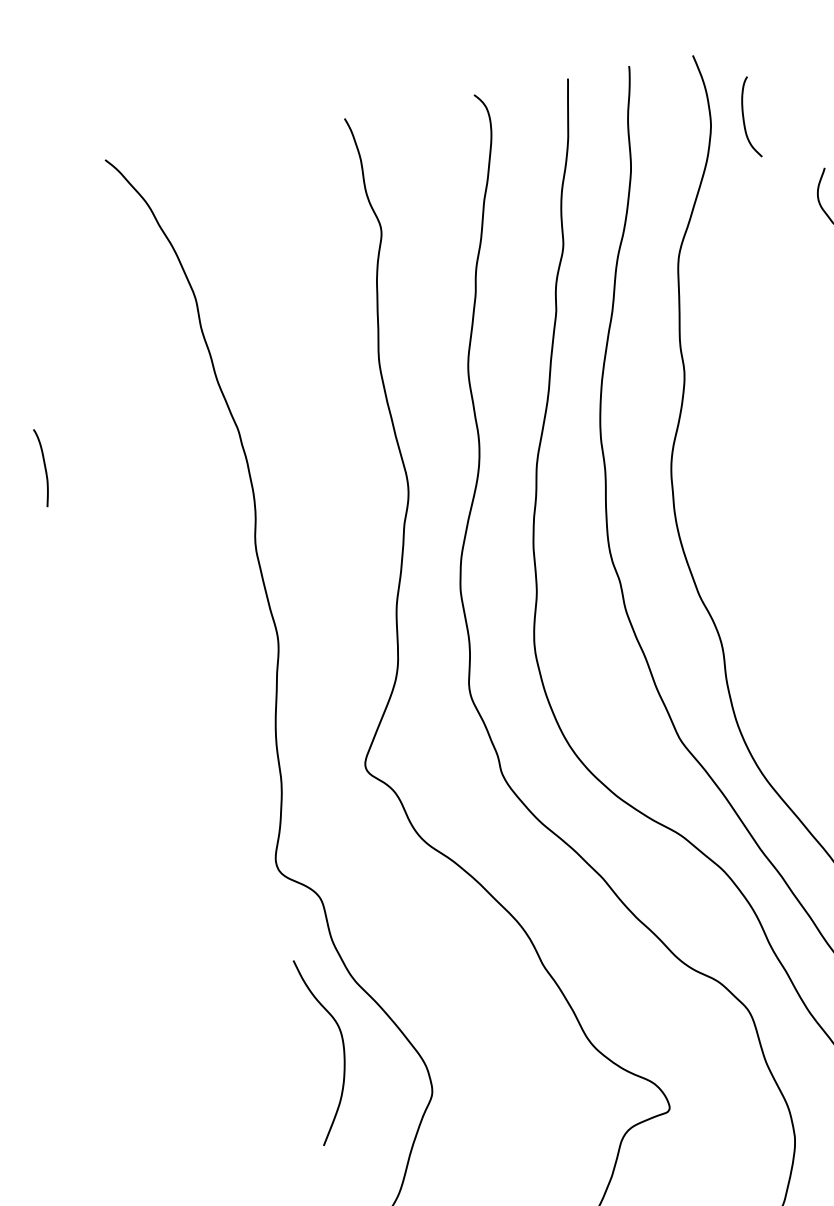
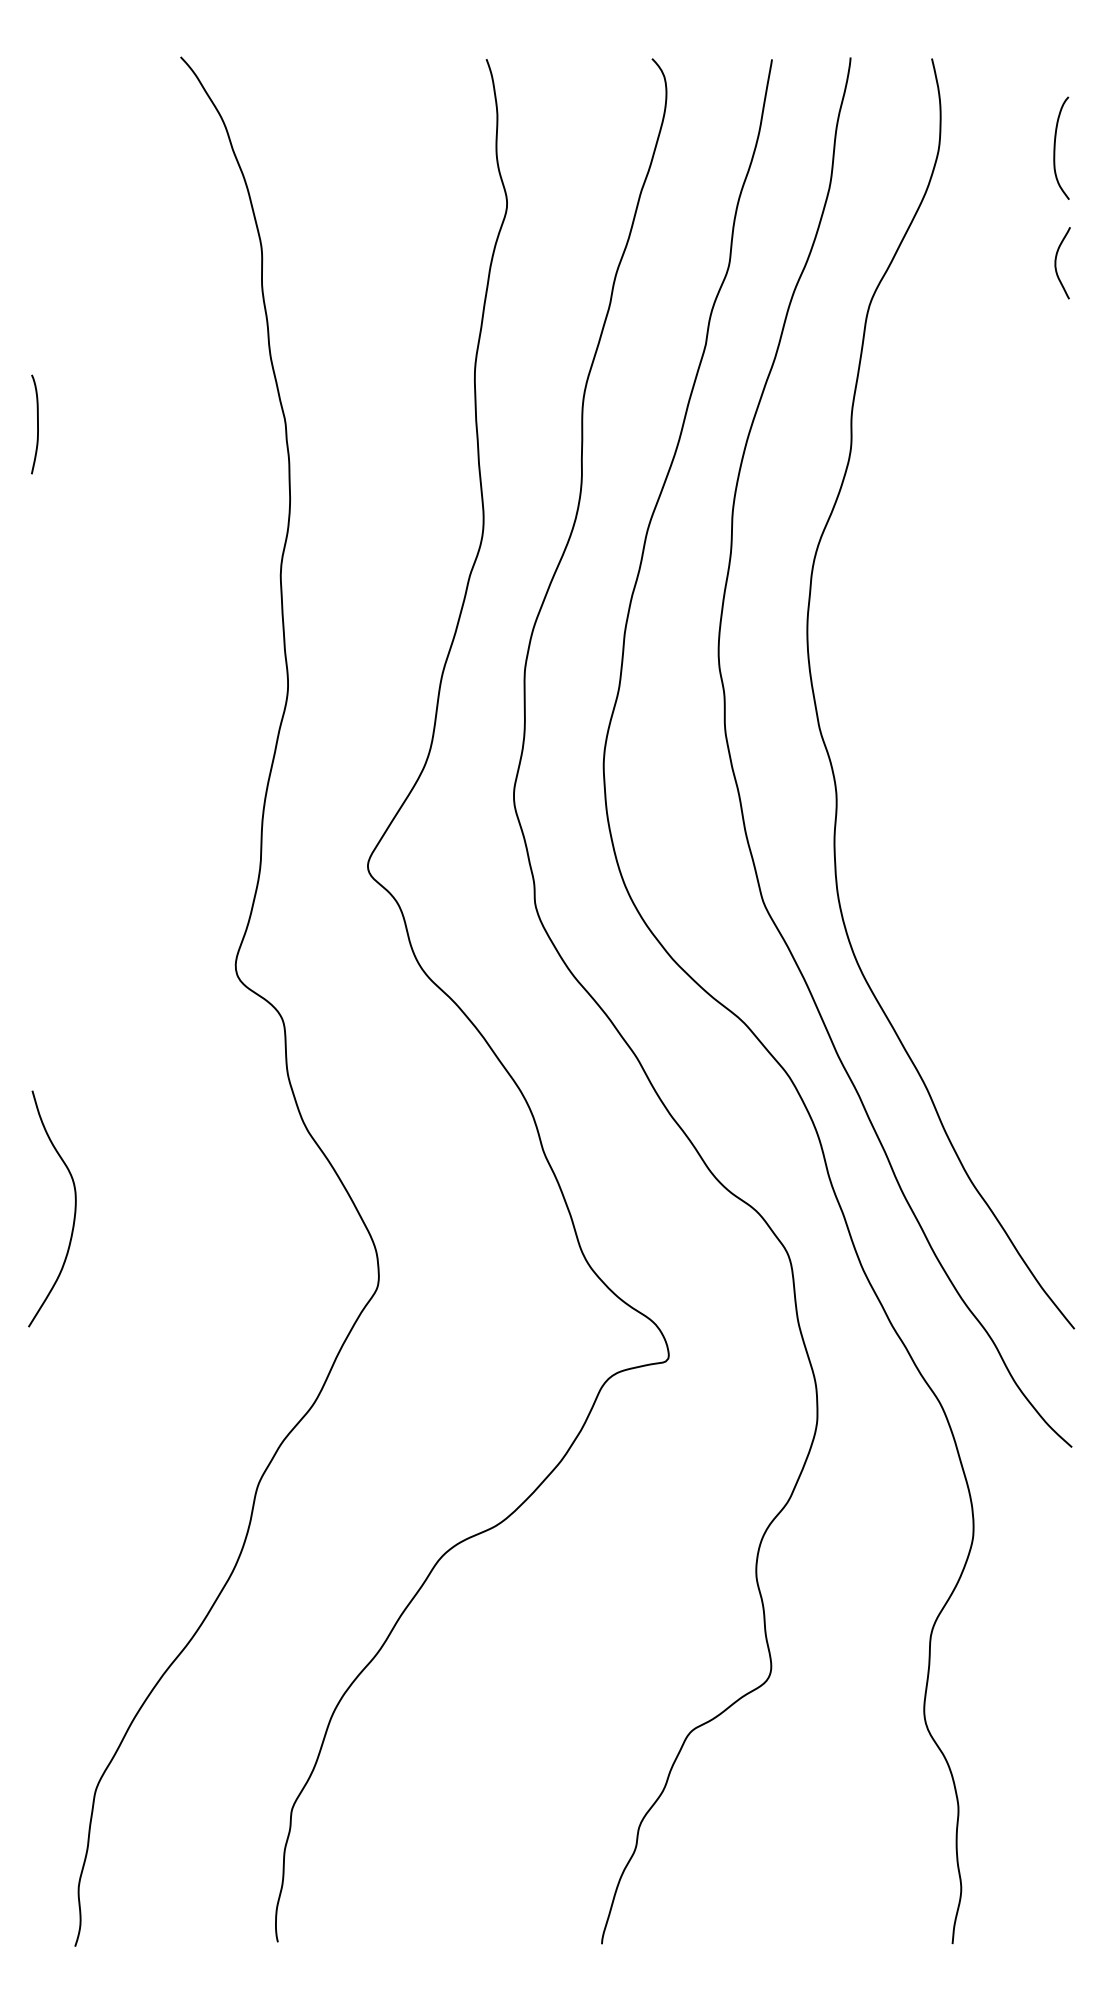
curve: (744, 118) -> (1055, 147), moved
curve: (342, 1046) -> (74, 1208), moved

